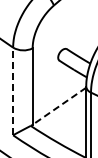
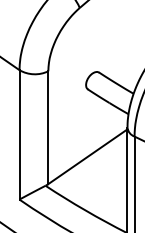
line: (13, 91) -> (20, 134), dashed -> solid
line: (59, 106) -> (88, 157), dashed -> solid

